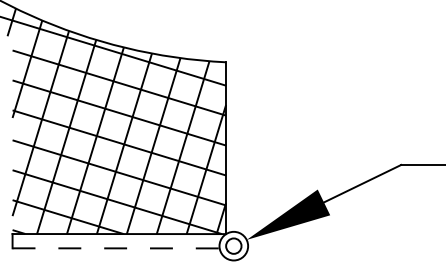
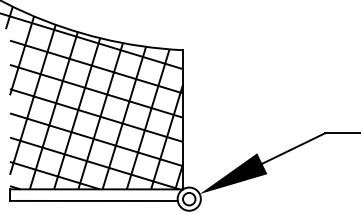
line: (116, 248) -> (94, 201), dashed -> solid

